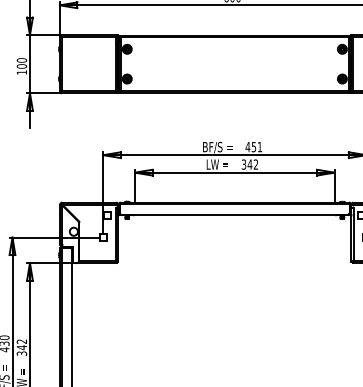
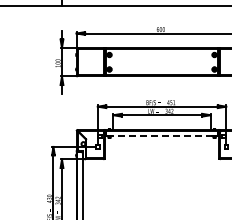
line: (235, 214) -> (162, 135), solid -> dashed

